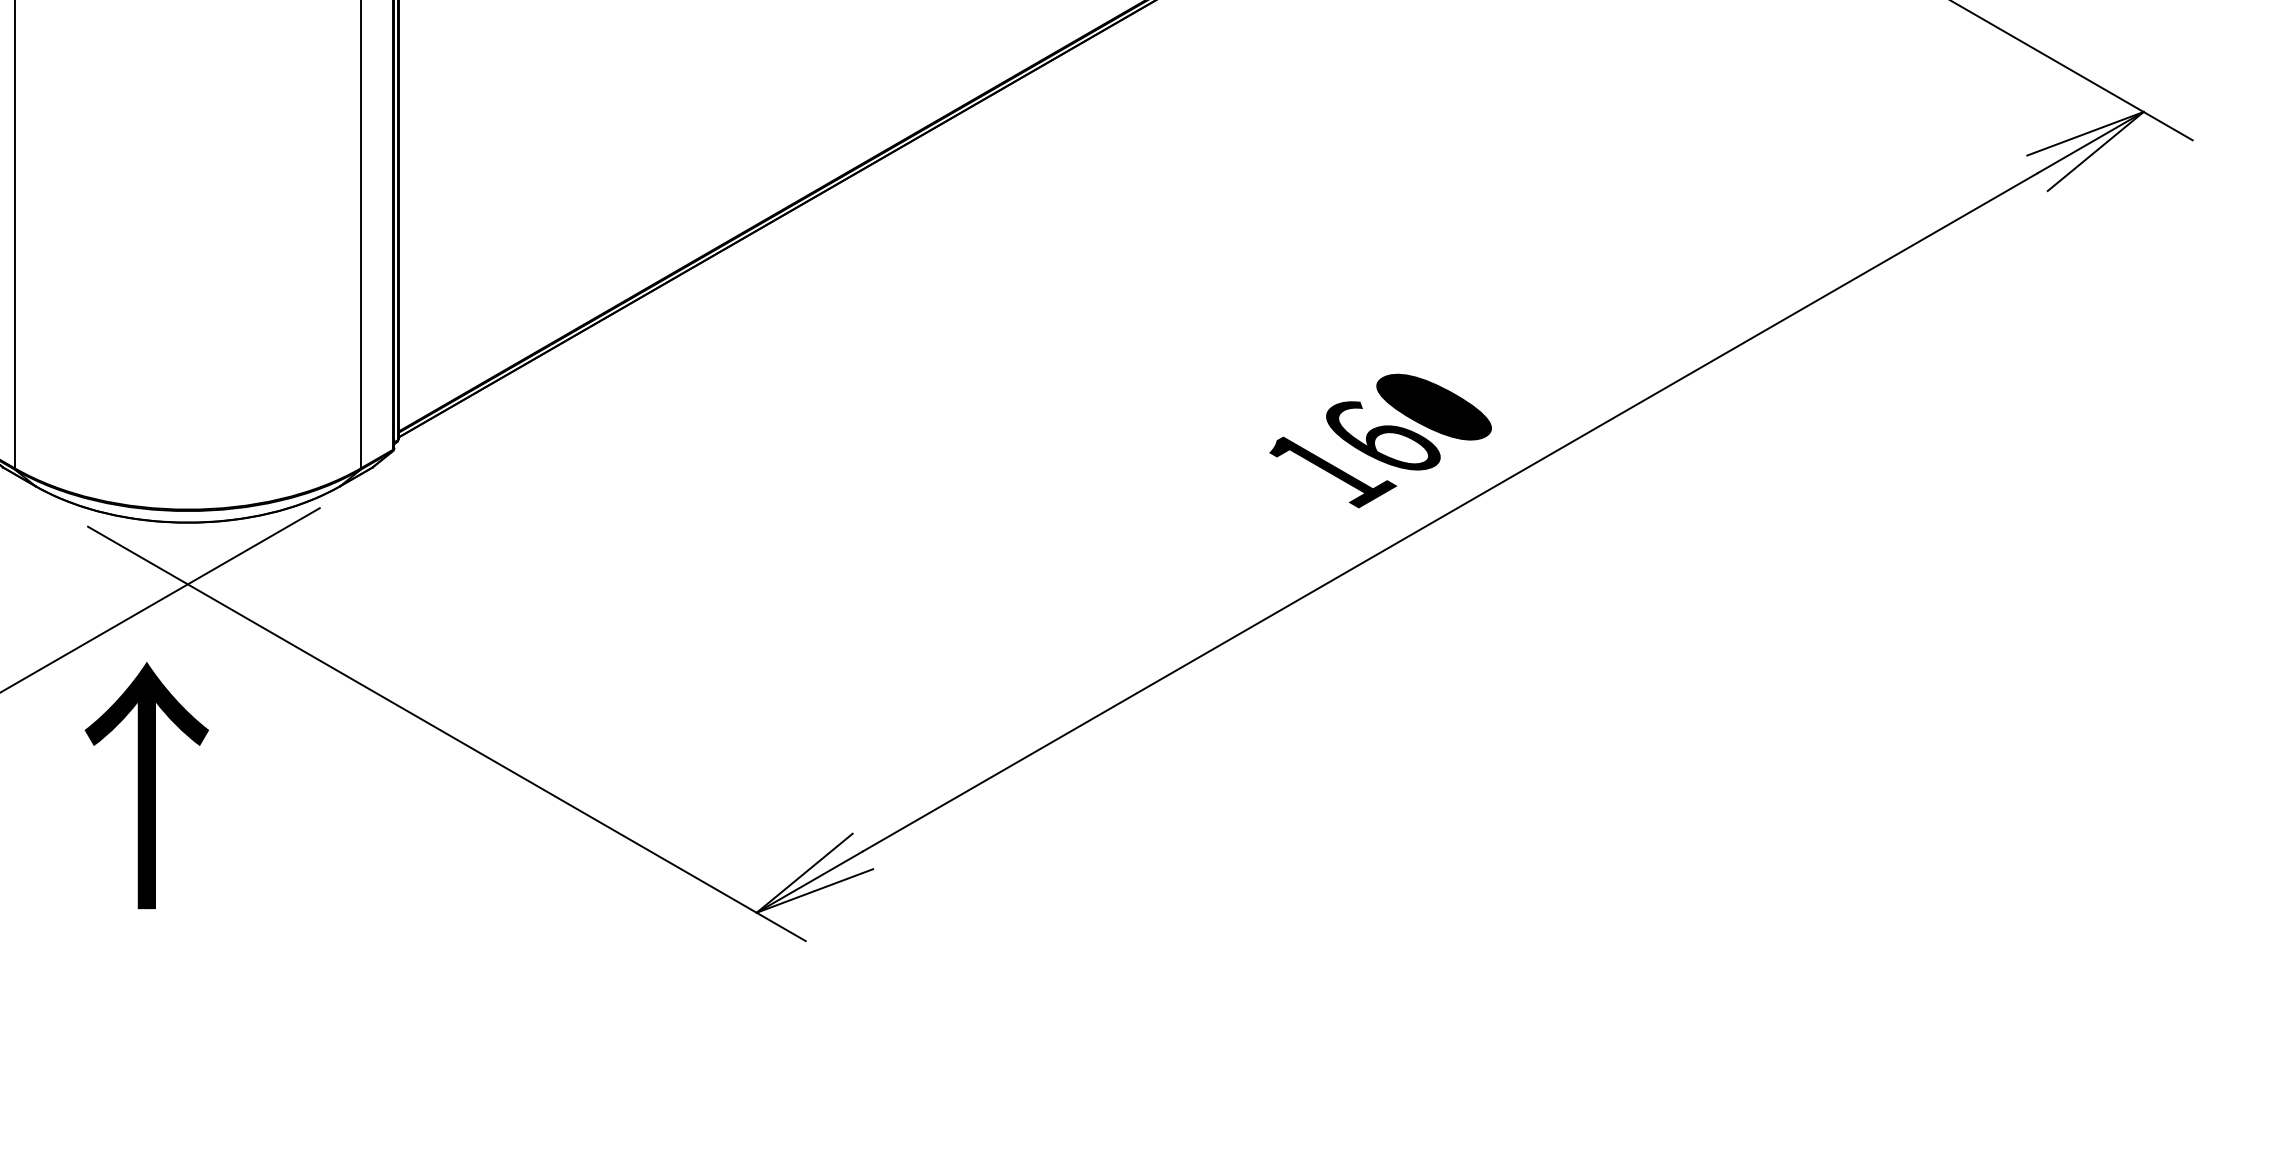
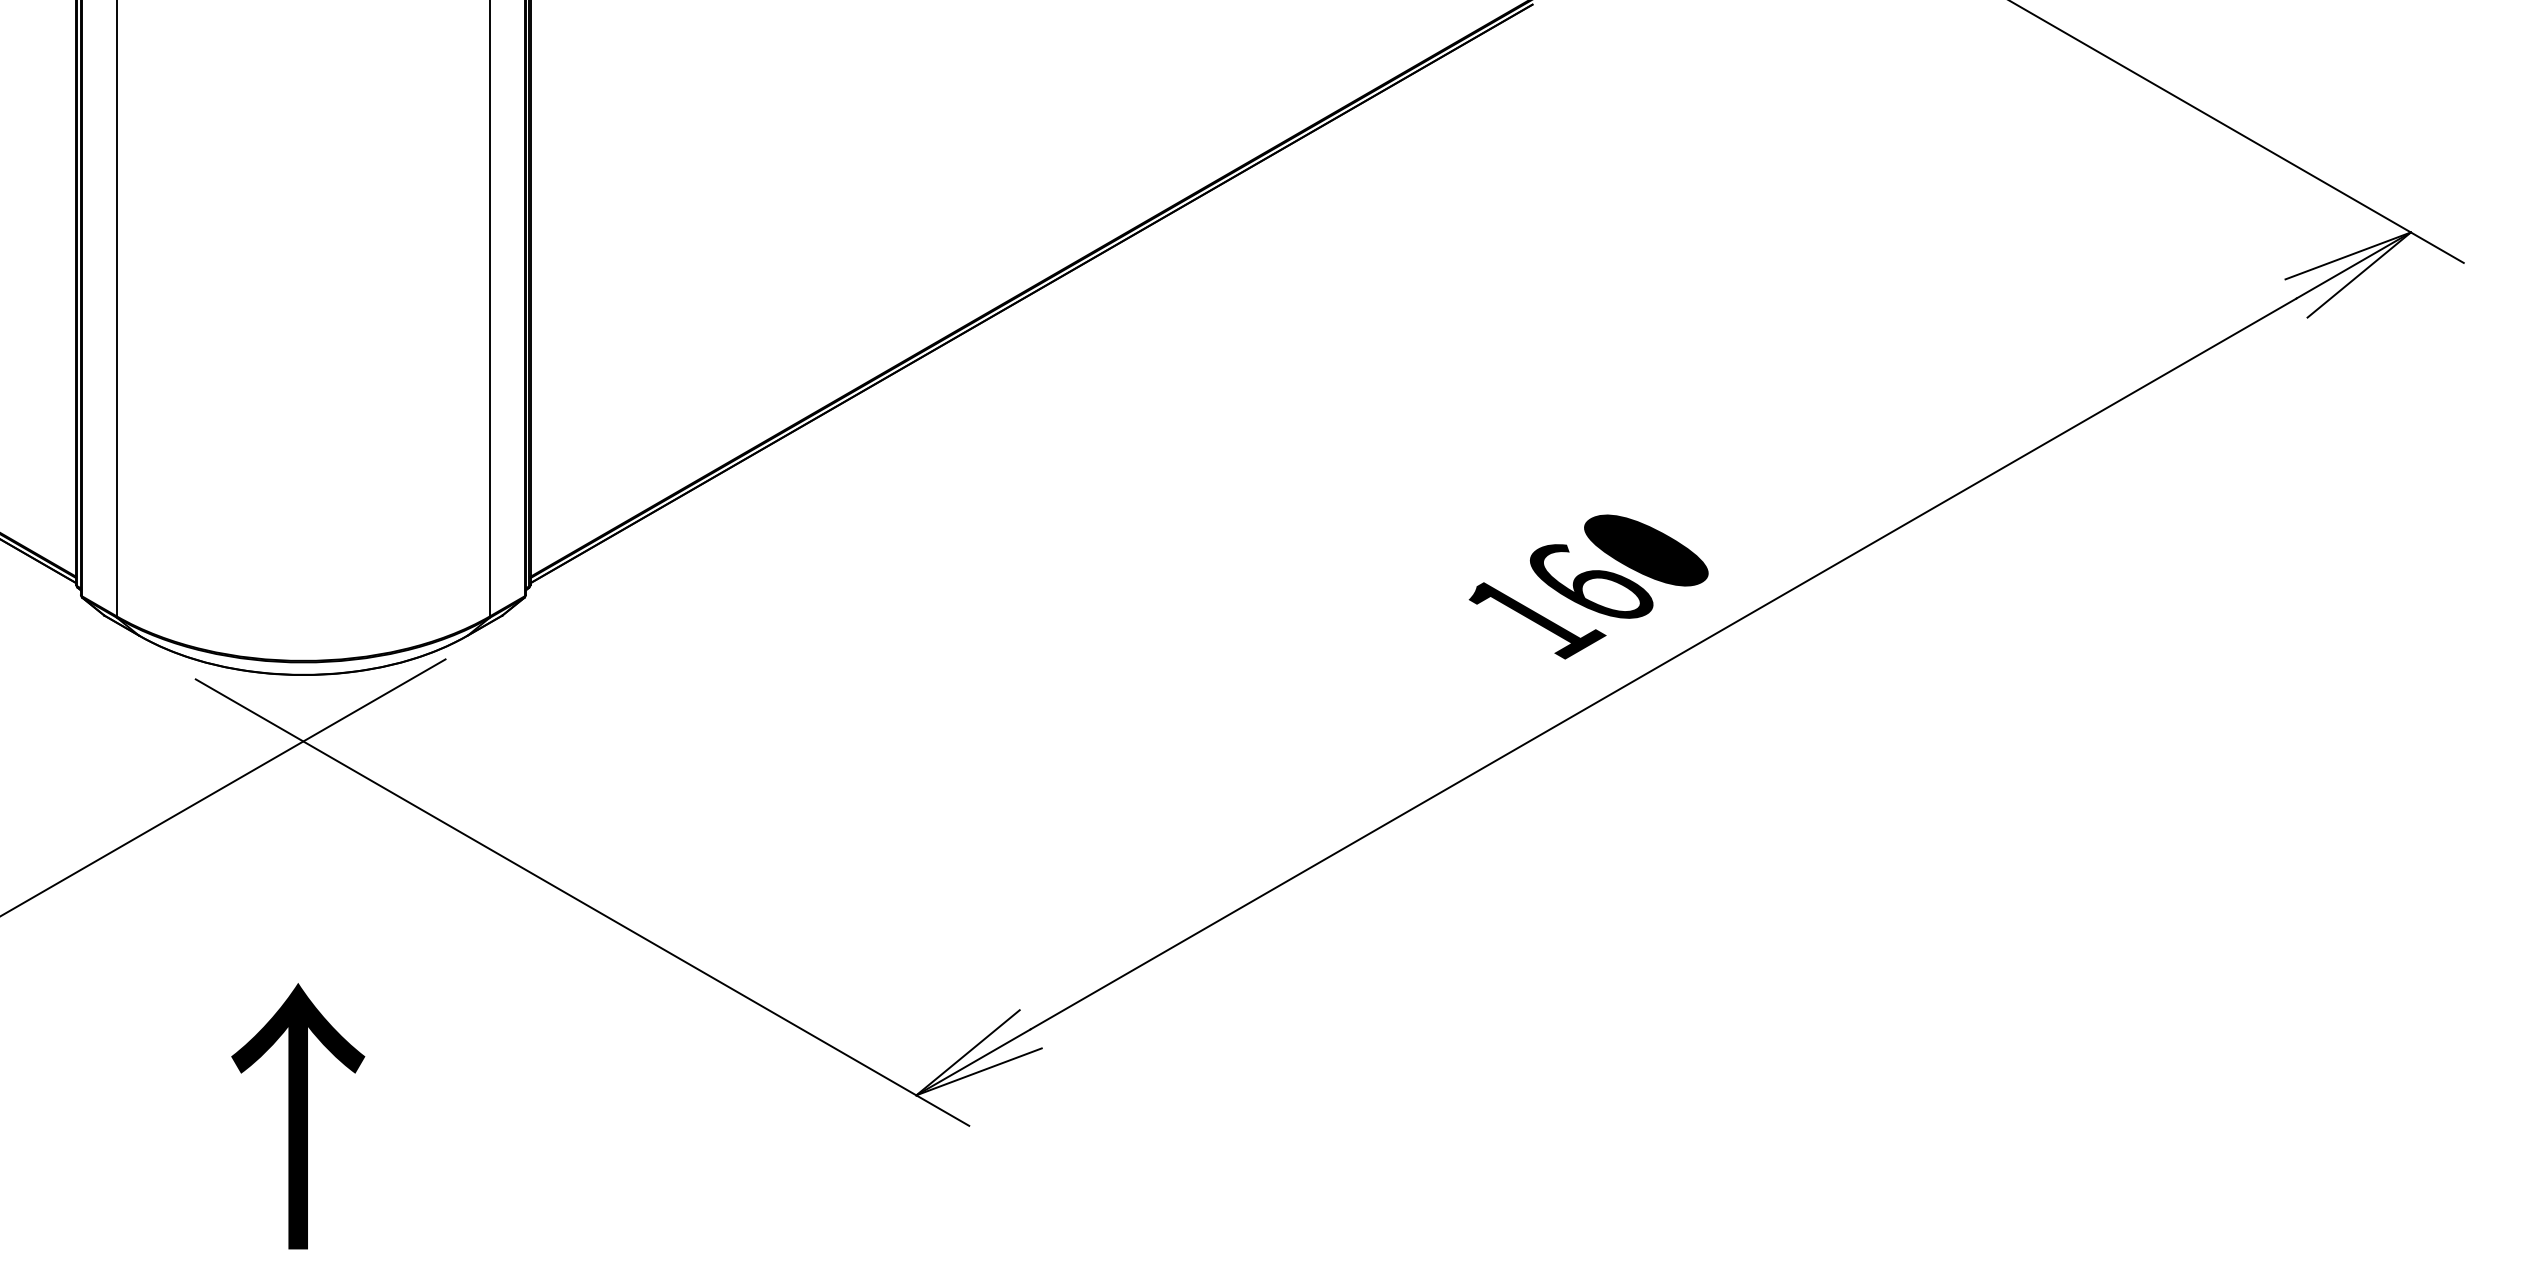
text: (147, 785) -> (298, 1116), moved

